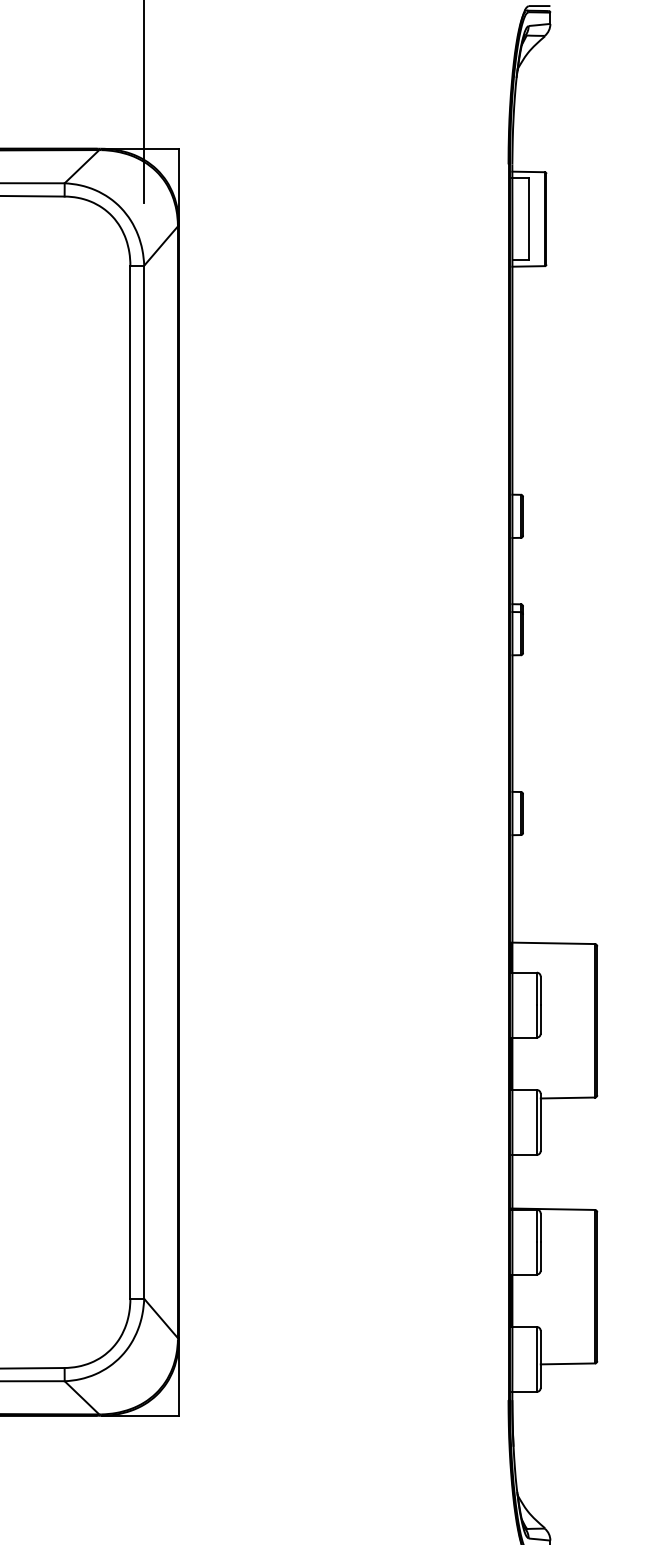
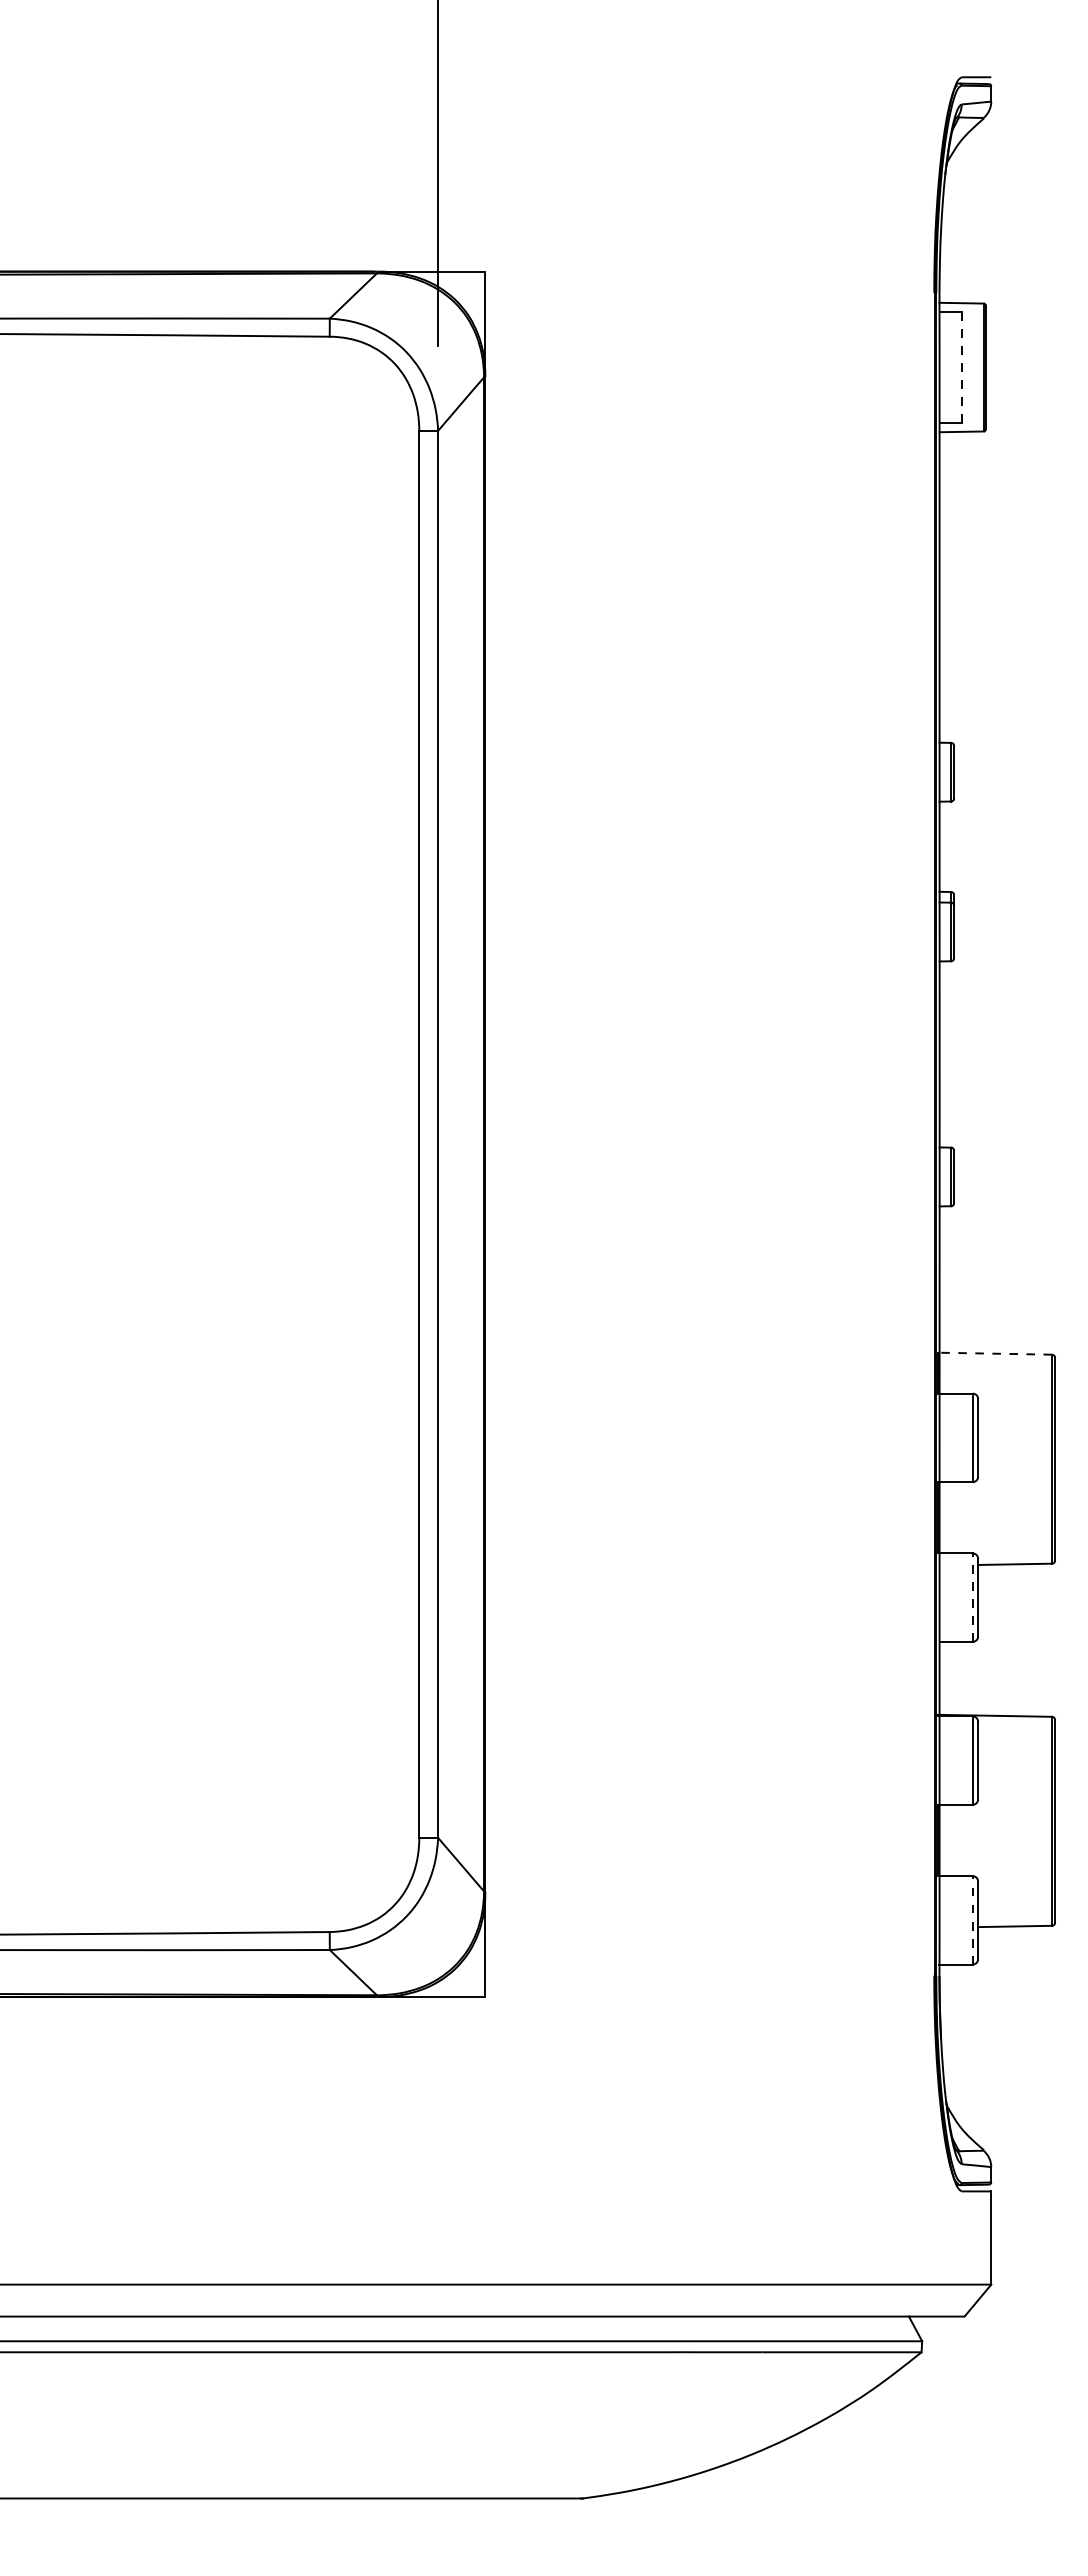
line: (529, 219) -> (962, 367), solid -> dashed
line: (552, 943) -> (994, 1353), solid -> dashed
line: (536, 1122) -> (972, 1597), solid -> dashed
line: (536, 1358) -> (972, 1919), solid -> dashed

